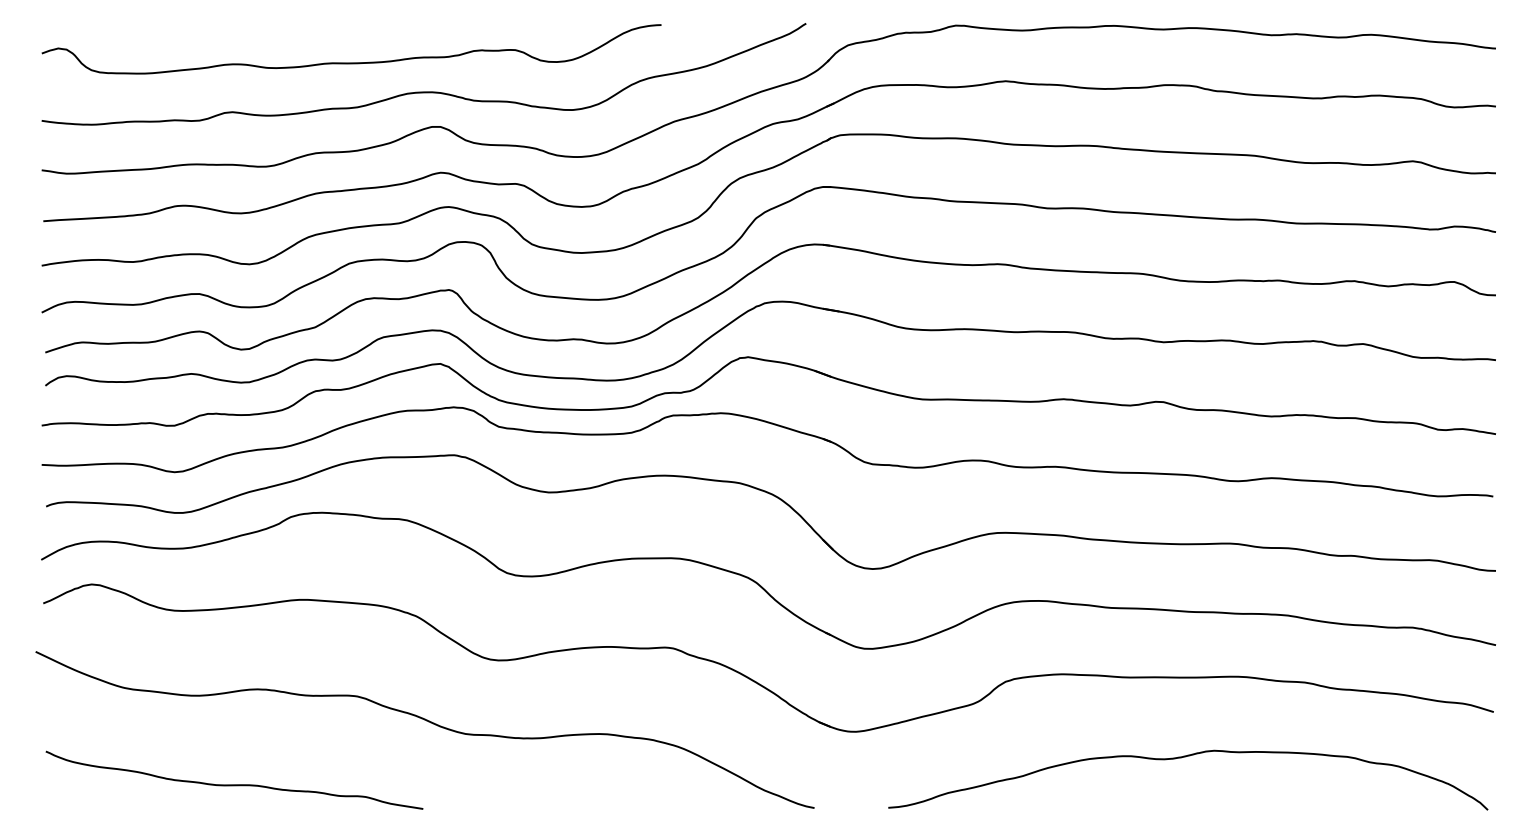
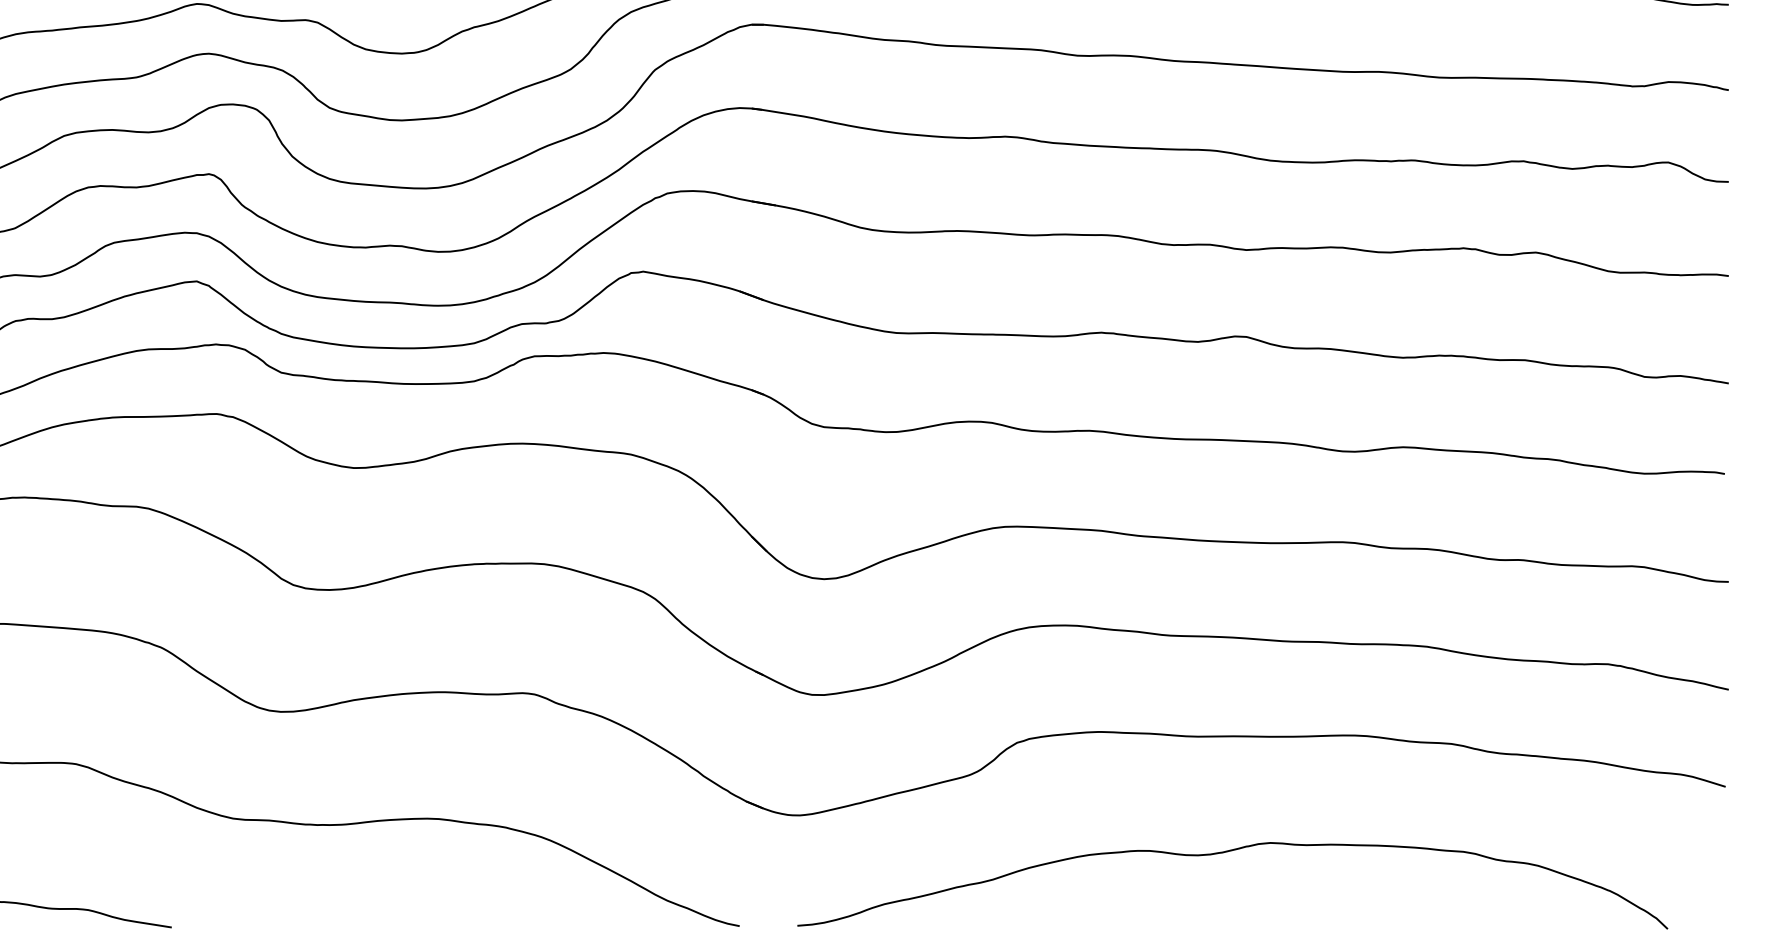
curve: (1181, 758) -> (1222, 854), moved

